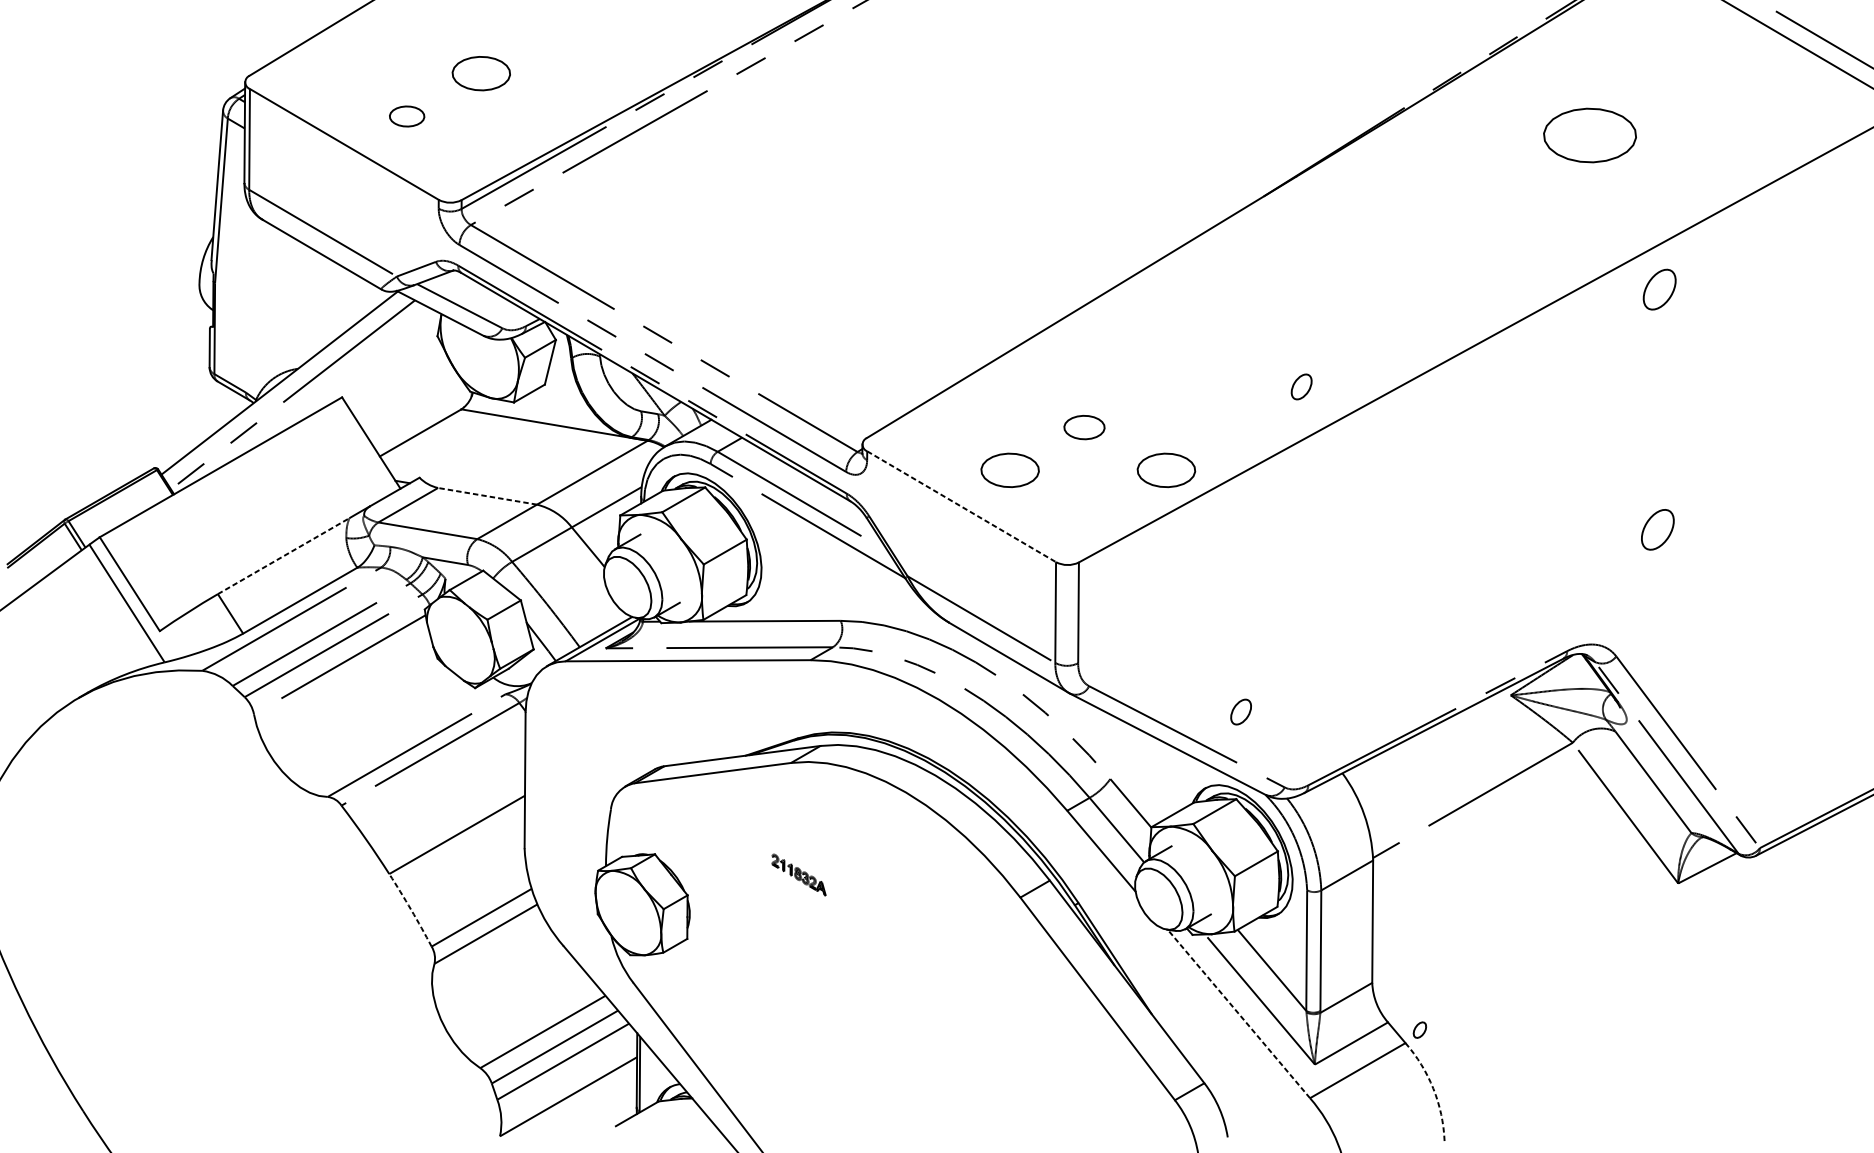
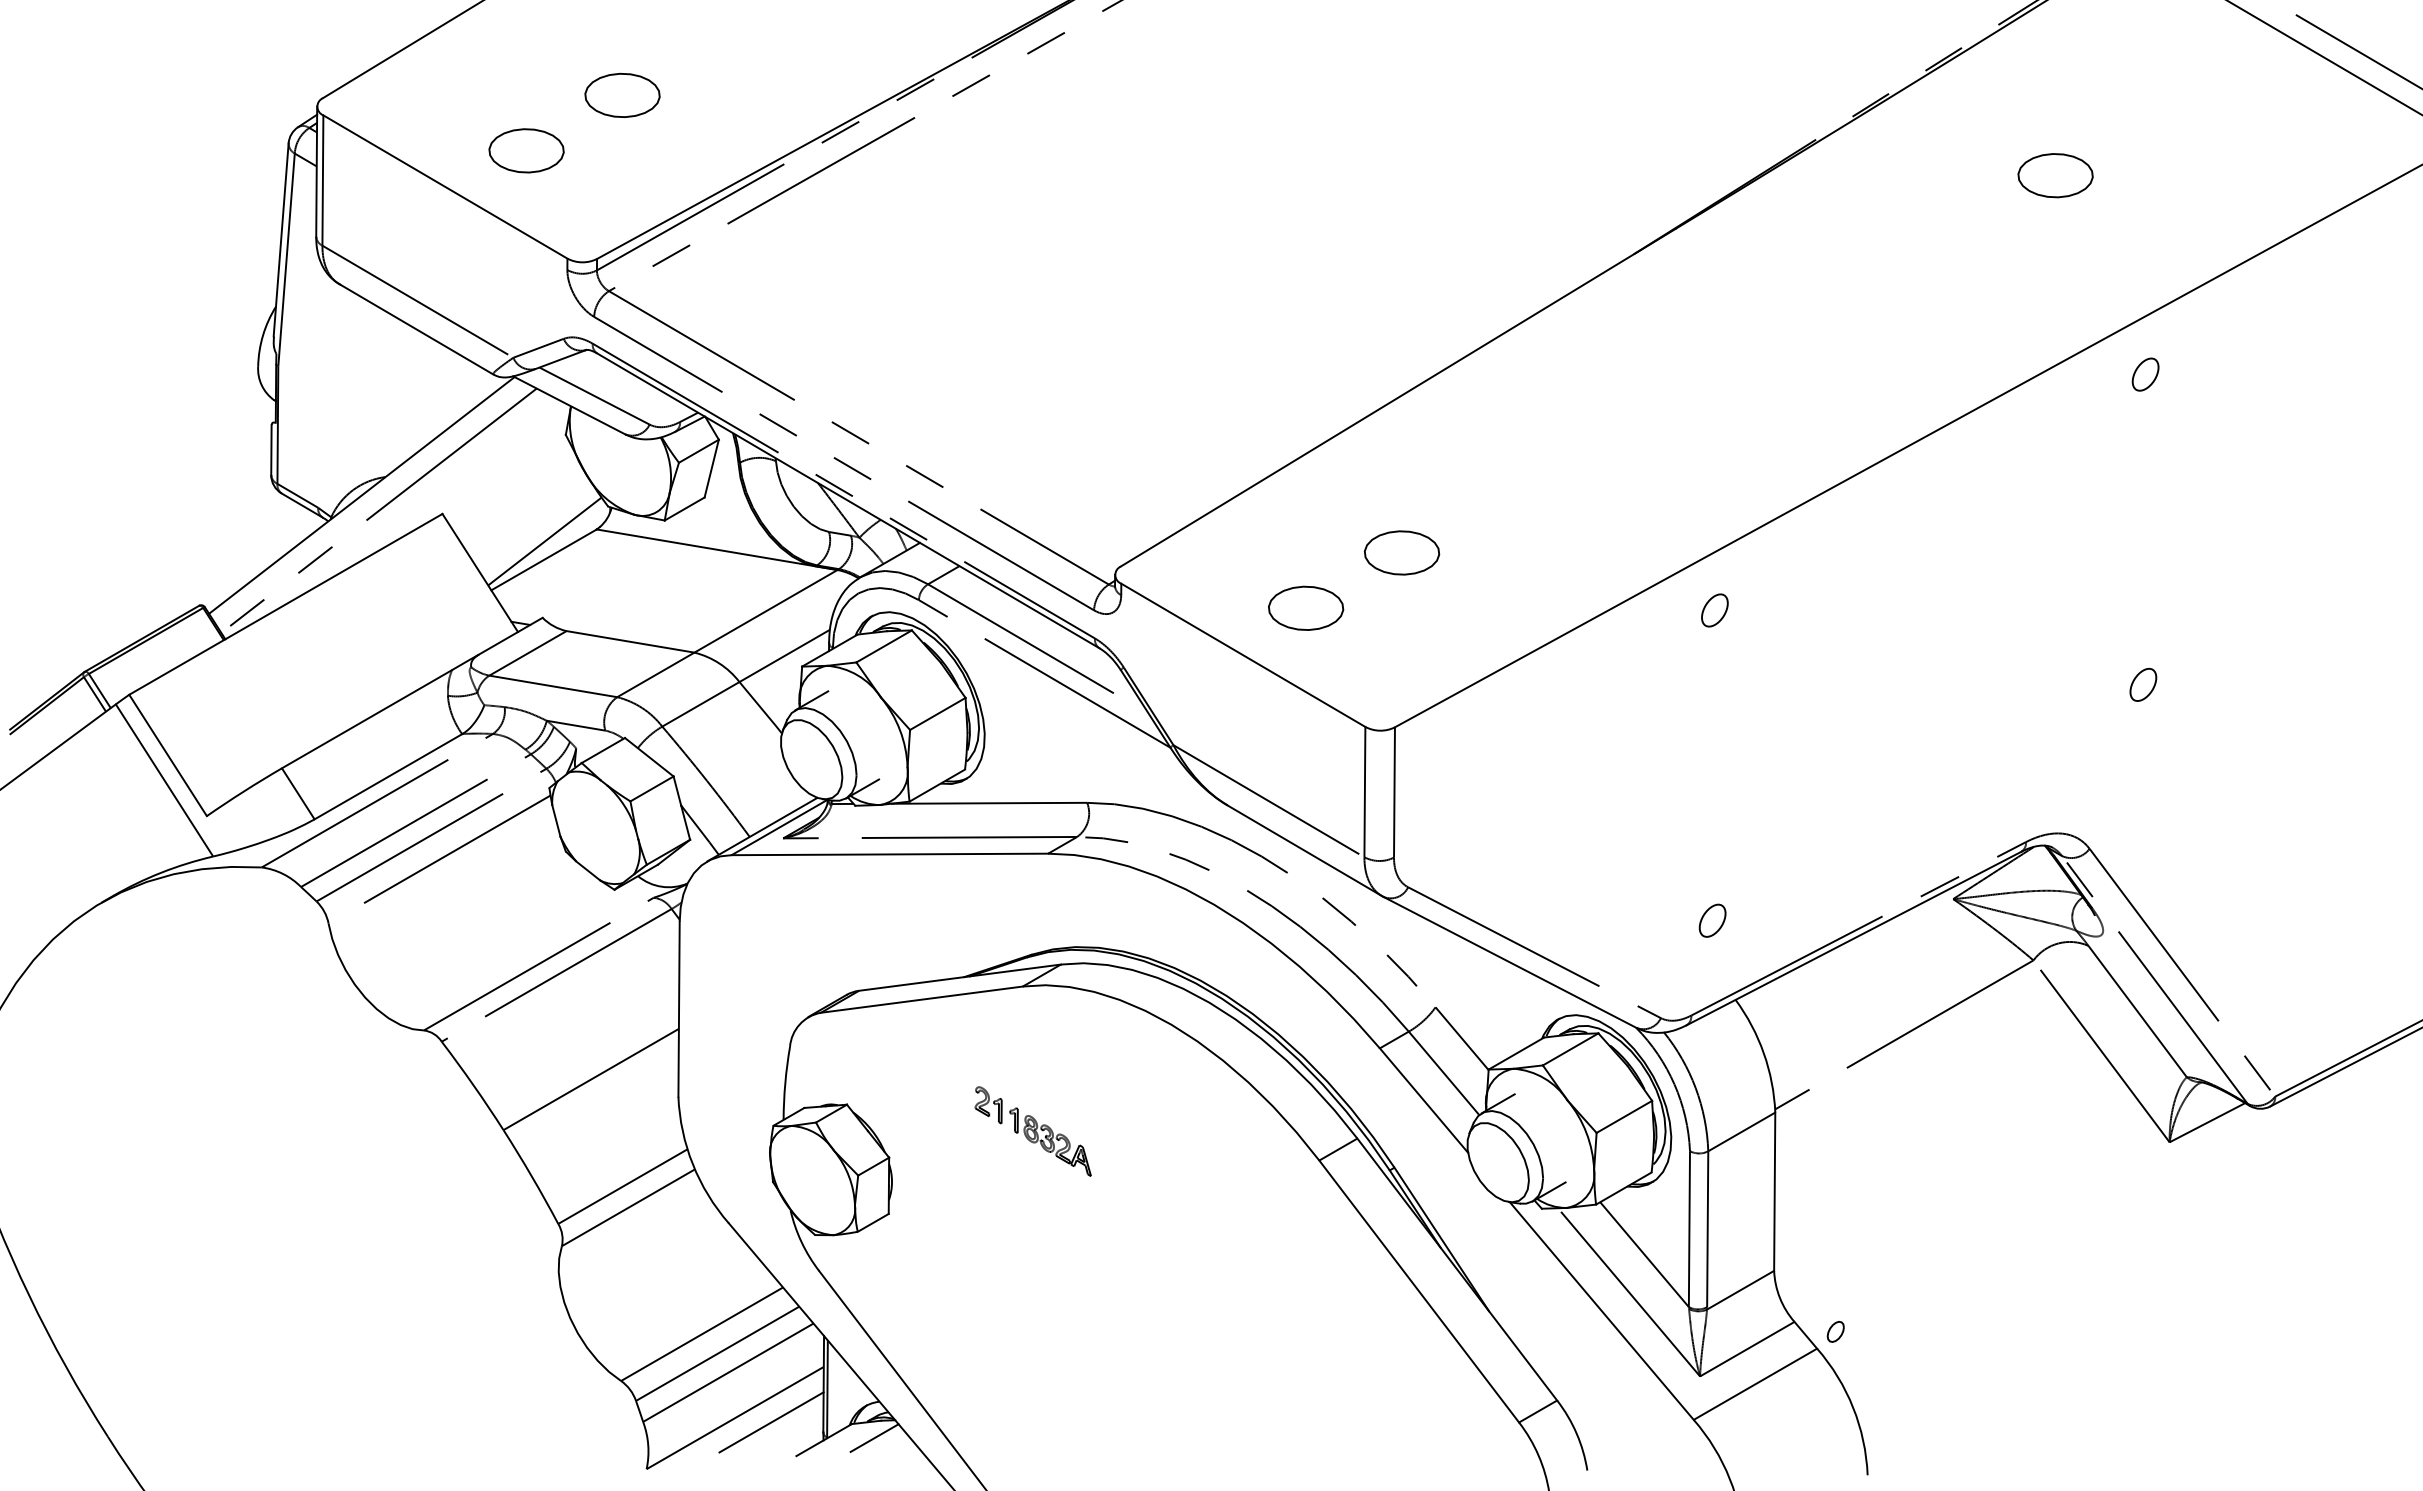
part: (407, 116) -> (526, 150), size x1.67
part: (1589, 135) -> (2055, 175), size x0.62
part: (1659, 289) -> (2145, 374), size x0.62
part: (1301, 386) -> (1714, 610), moved
line: (421, 418) -> (544, 541), added
part: (1084, 427) -> (1402, 552), size x1.43
part: (1166, 469) -> (1508, 607), removed
line: (487, 496) -> (630, 641), dashed -> solid
line: (961, 506) -> (1243, 655), dashed -> solid
part: (1657, 529) -> (2143, 684), size x0.62
line: (284, 555) -> (367, 718), dashed -> solid
part: (1241, 711) -> (1712, 920), moved
part: (798, 875) -> (1032, 1131), size x1.67
arc: (410, 909) -> (531, 1176), dashed -> solid
line: (1238, 1013) -> (1601, 1310), dashed -> solid
arc: (1433, 1088) -> (1853, 1407), dashed -> solid
line: (596, 1100) -> (771, 1422), added
line: (676, 1111) -> (874, 1437), added

